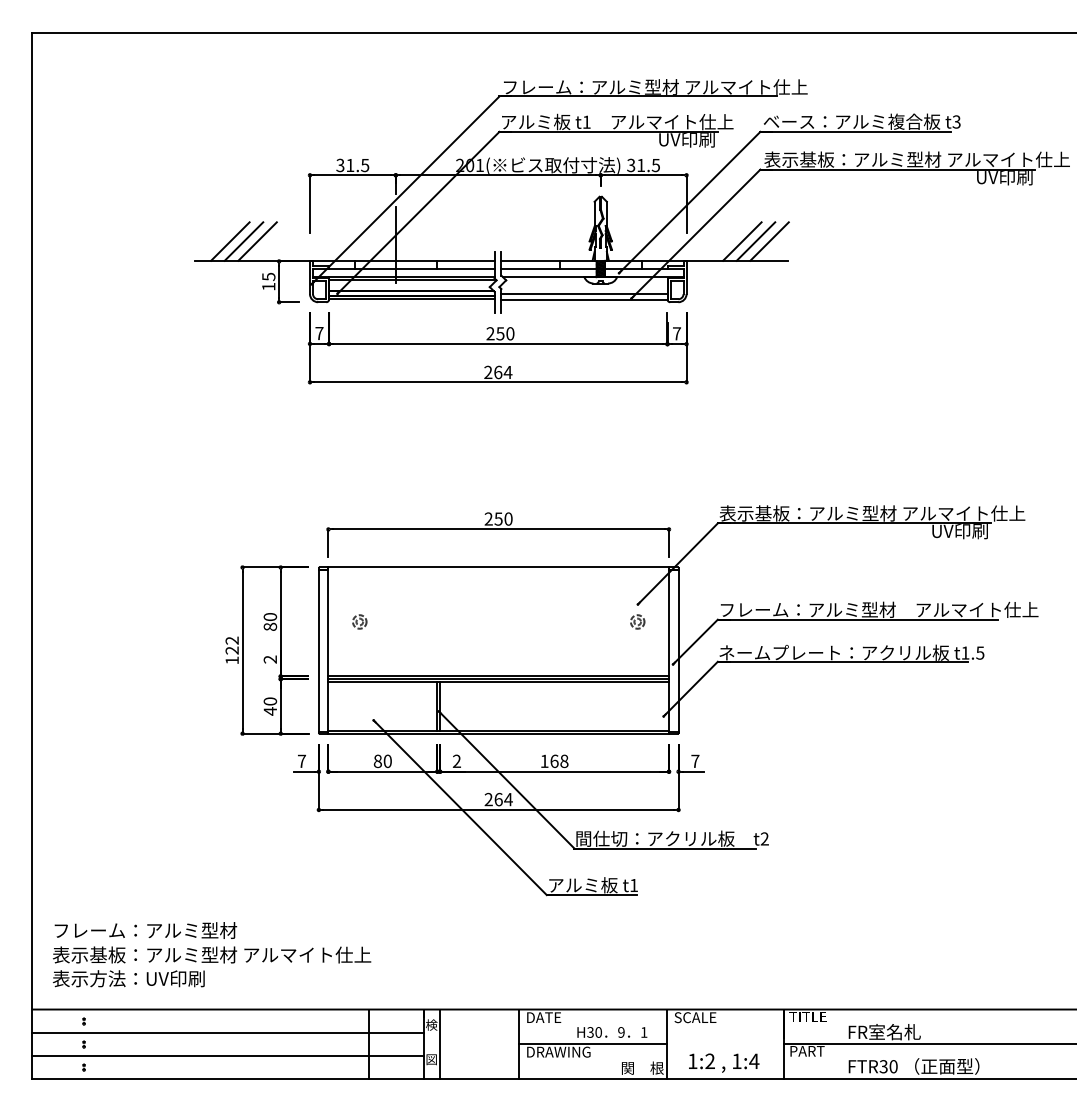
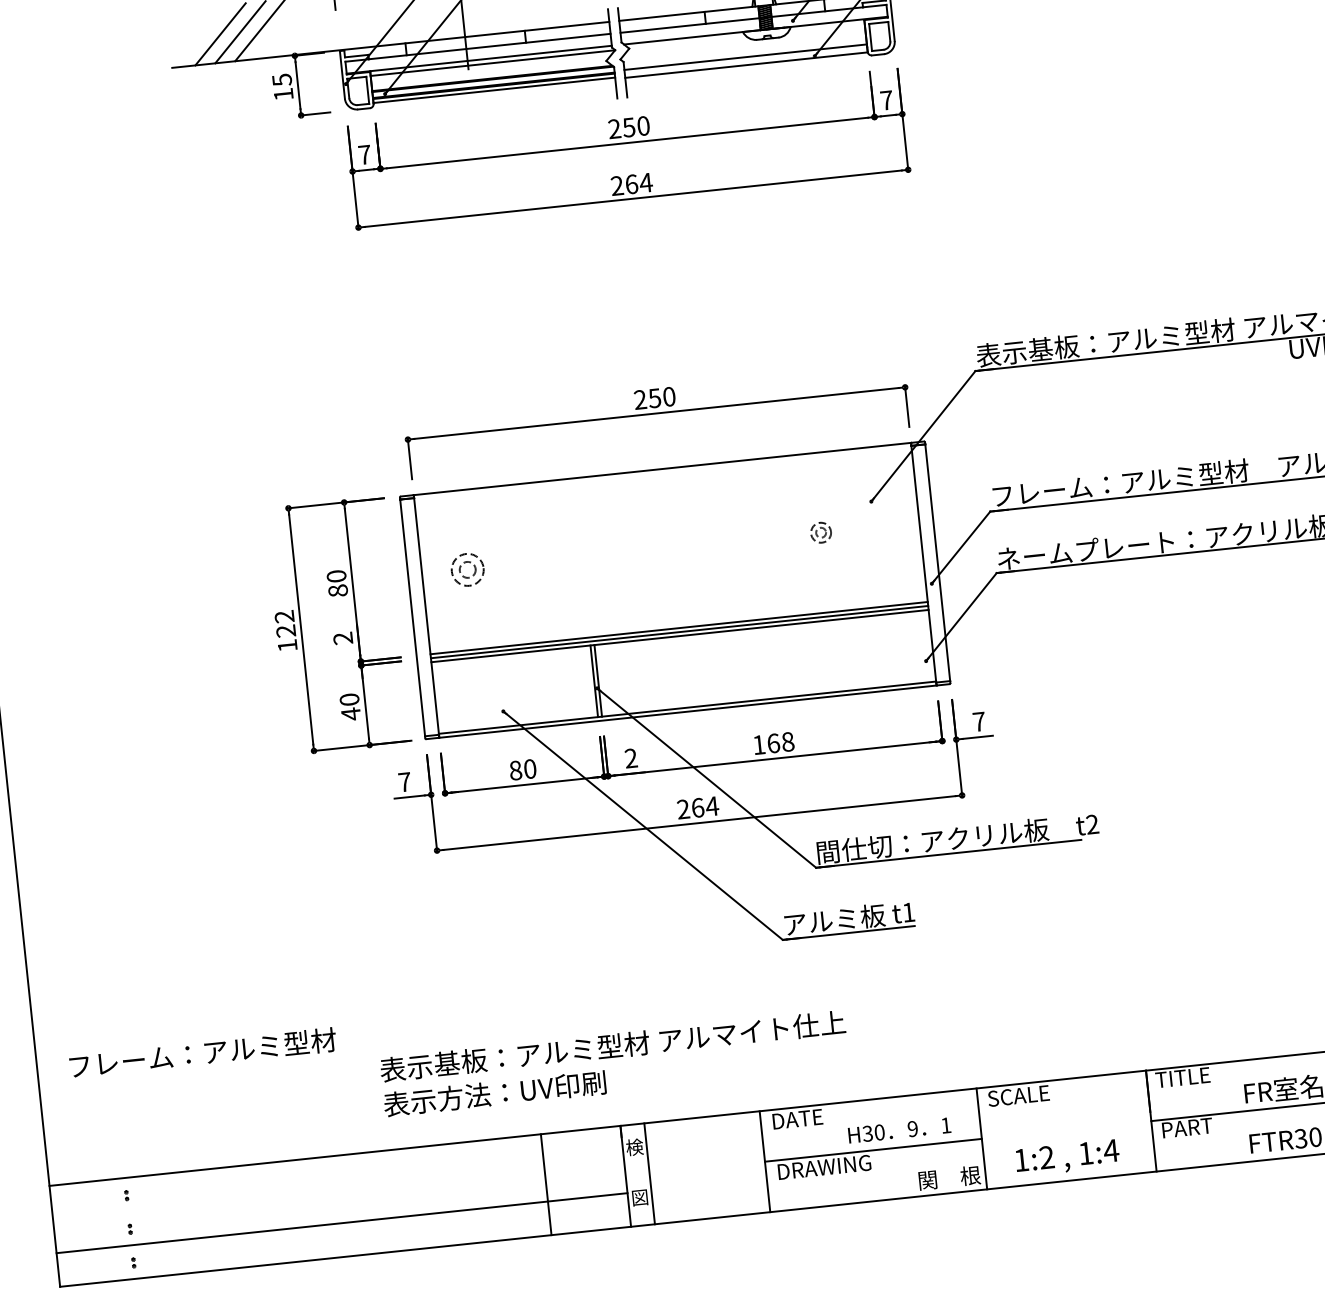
part: (359, 621) -> (467, 569), size x1.6
part: (637, 621) -> (820, 532), moved
text: (212, 966) -> (615, 1062), moved
line: (227, 1032) -> (337, 1189), removed

